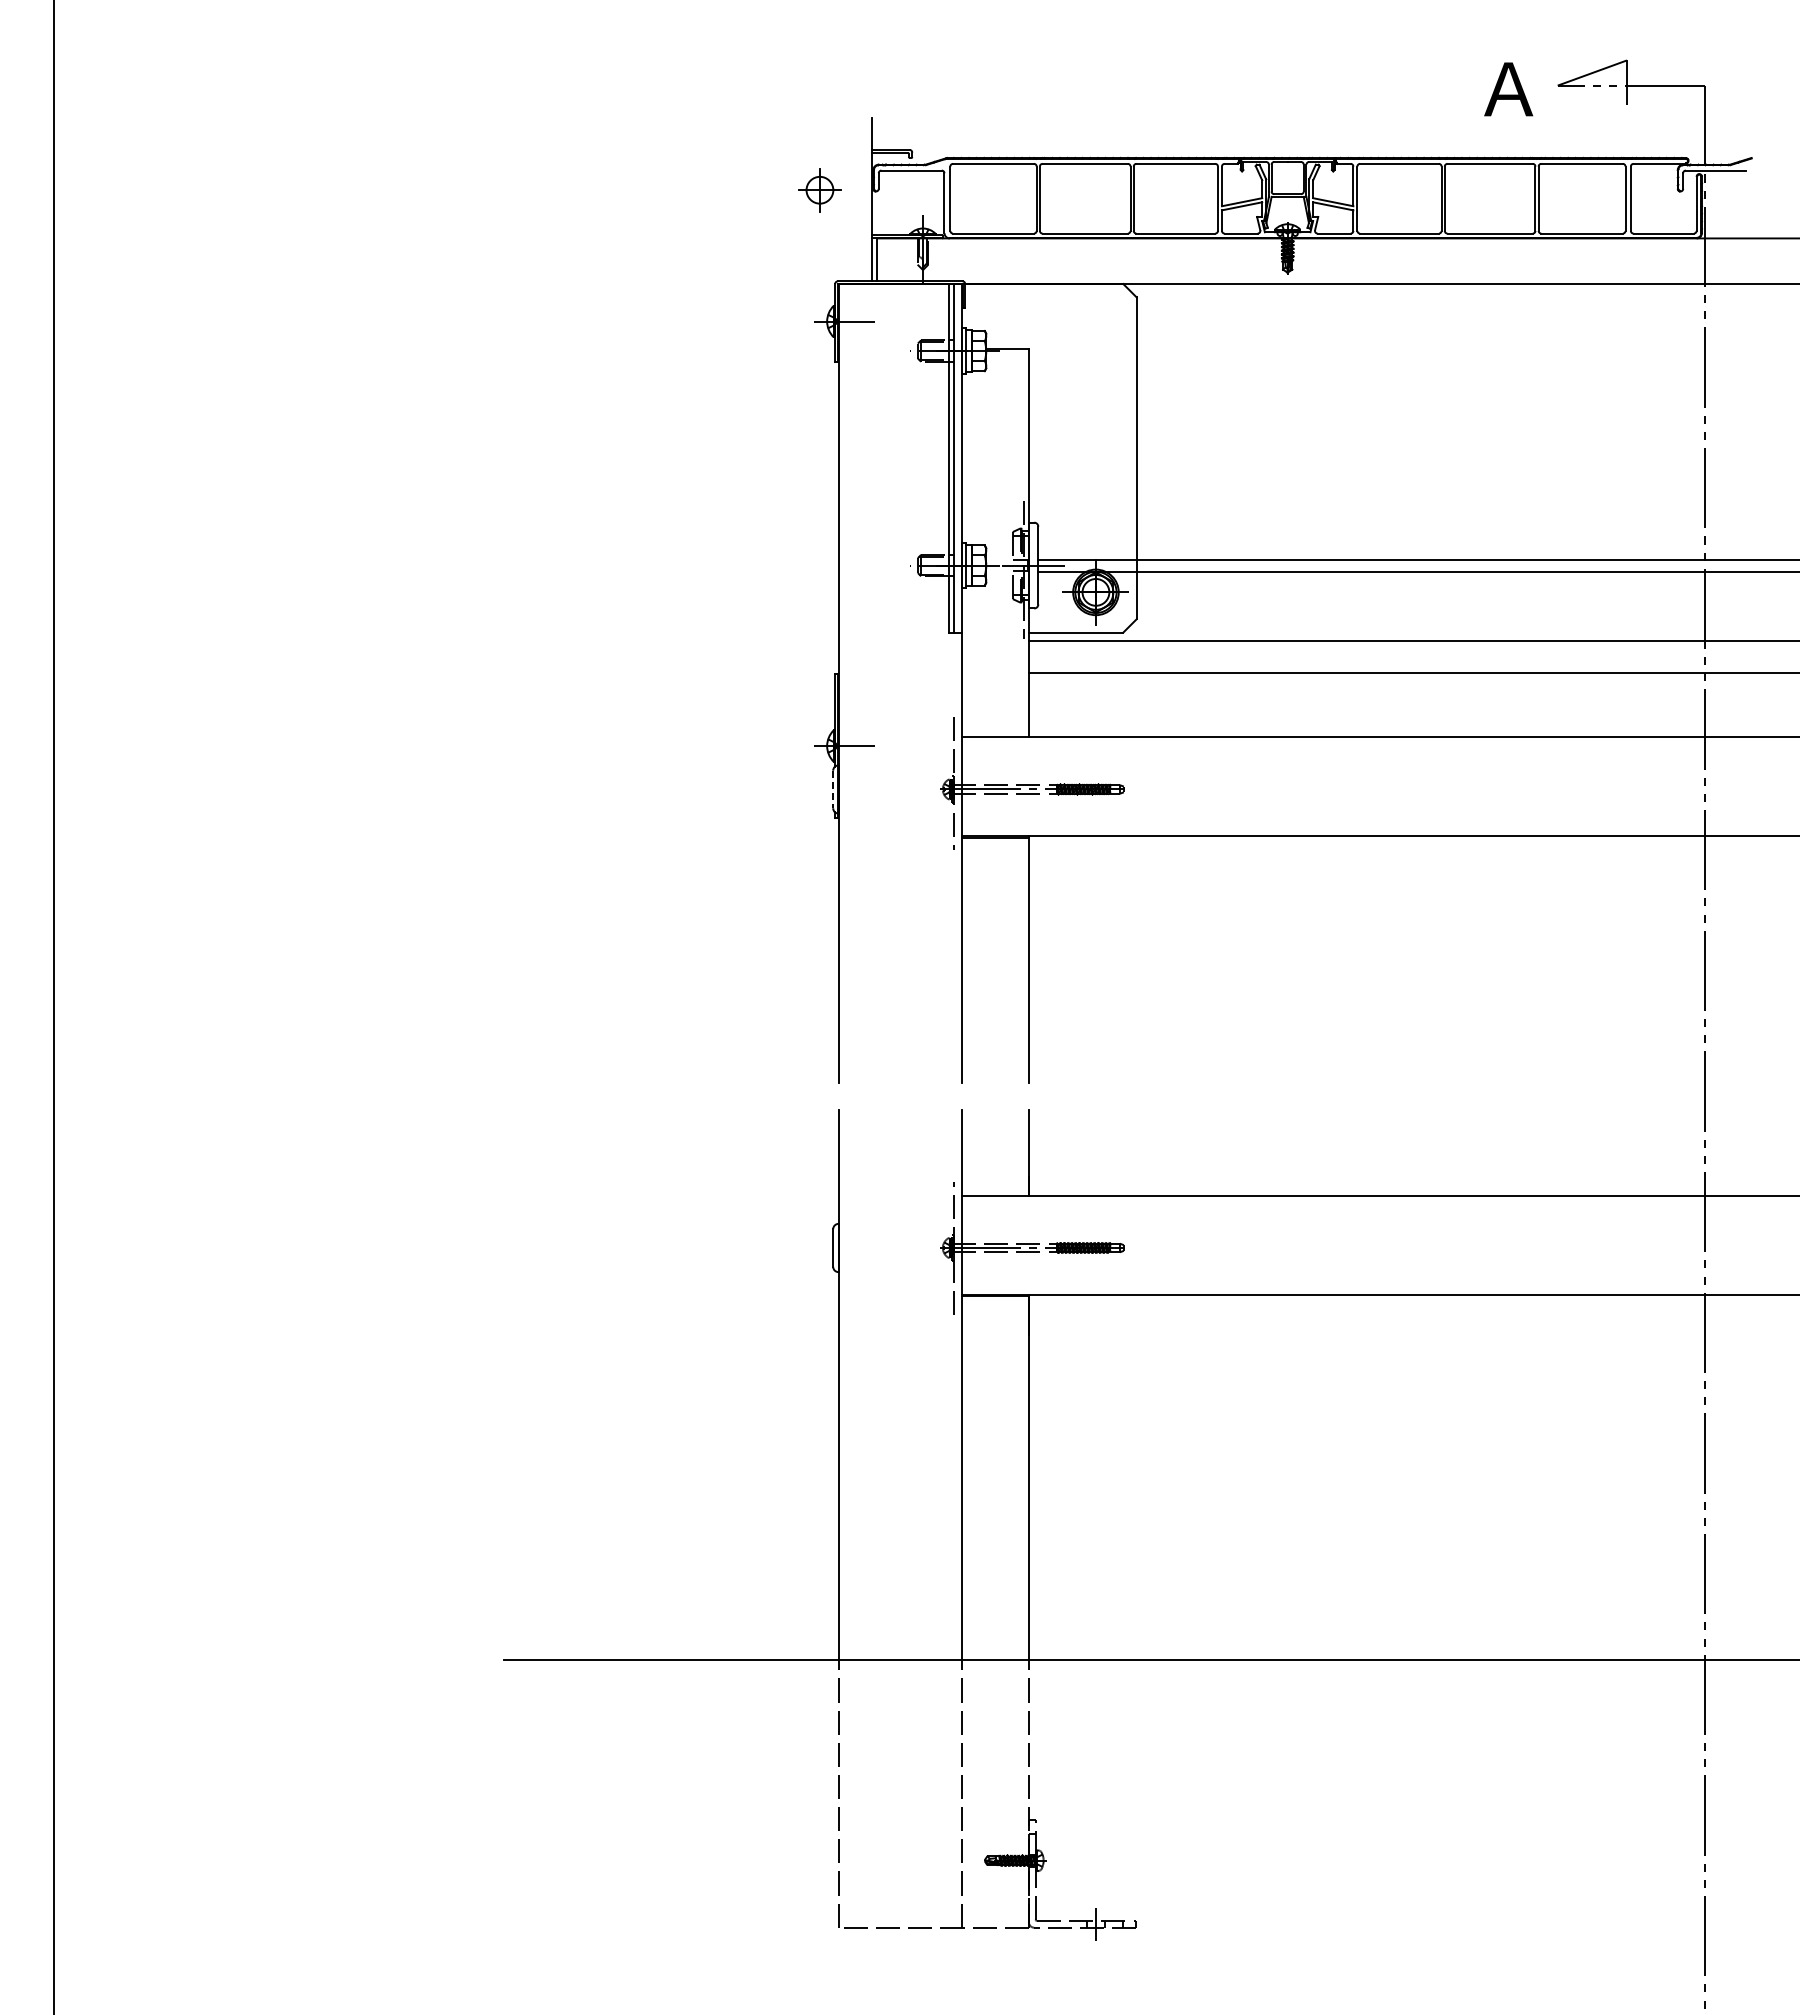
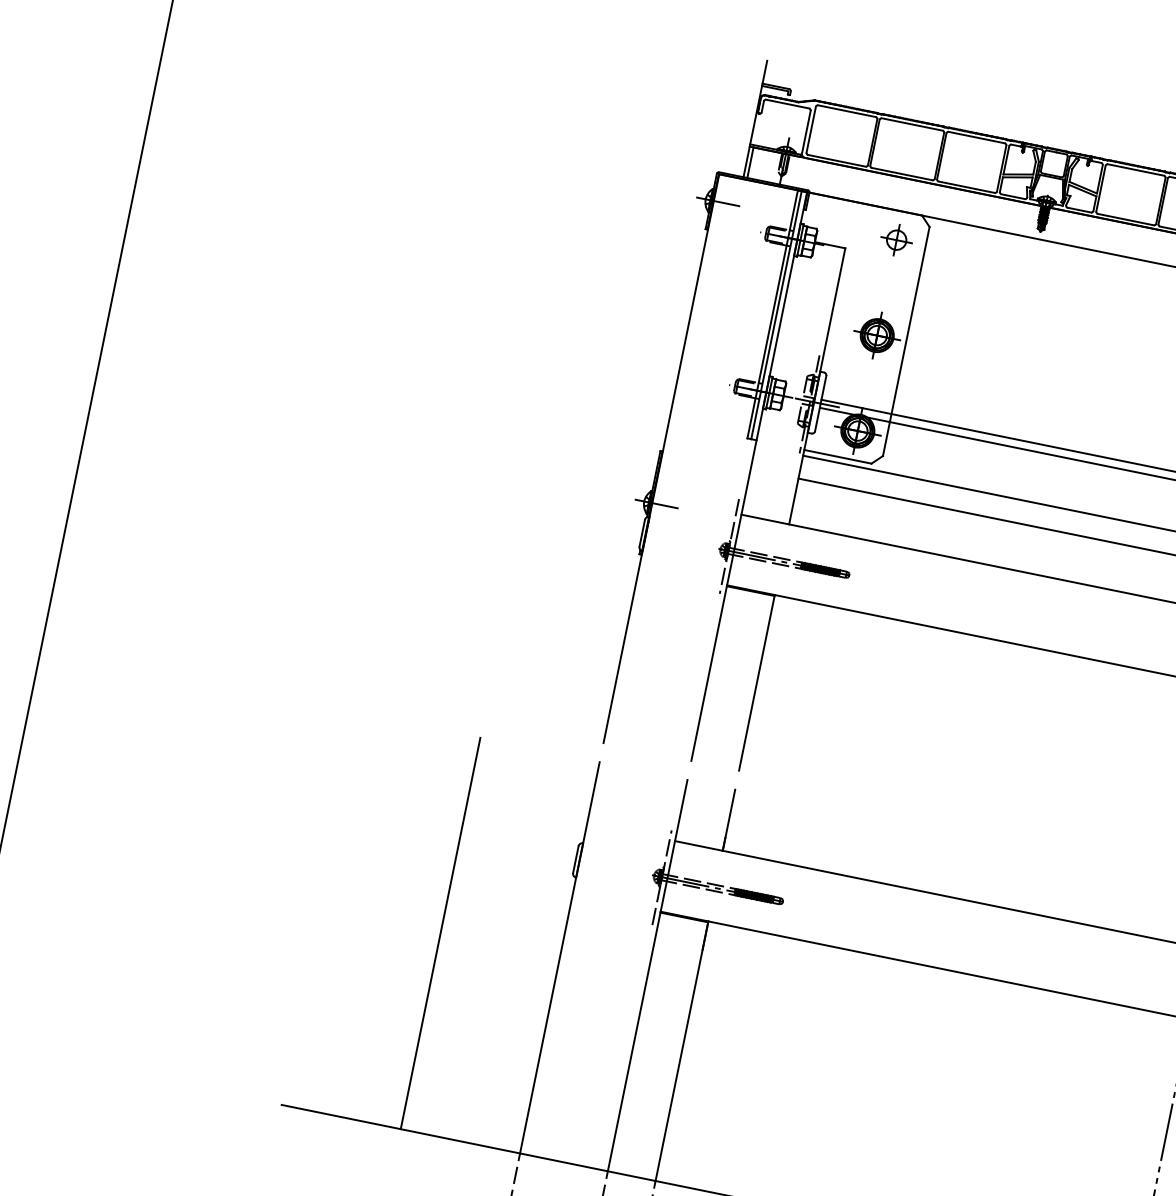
part: (819, 190) -> (896, 240), moved
part: (1095, 458) -> (876, 335), added
line: (833, 789) -> (642, 533), dashed -> solid
line: (670, 1384) -> (440, 933), added

